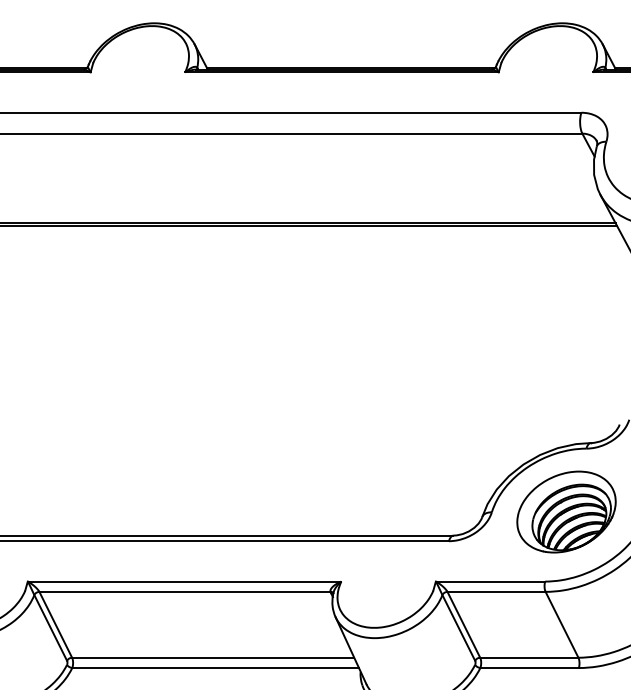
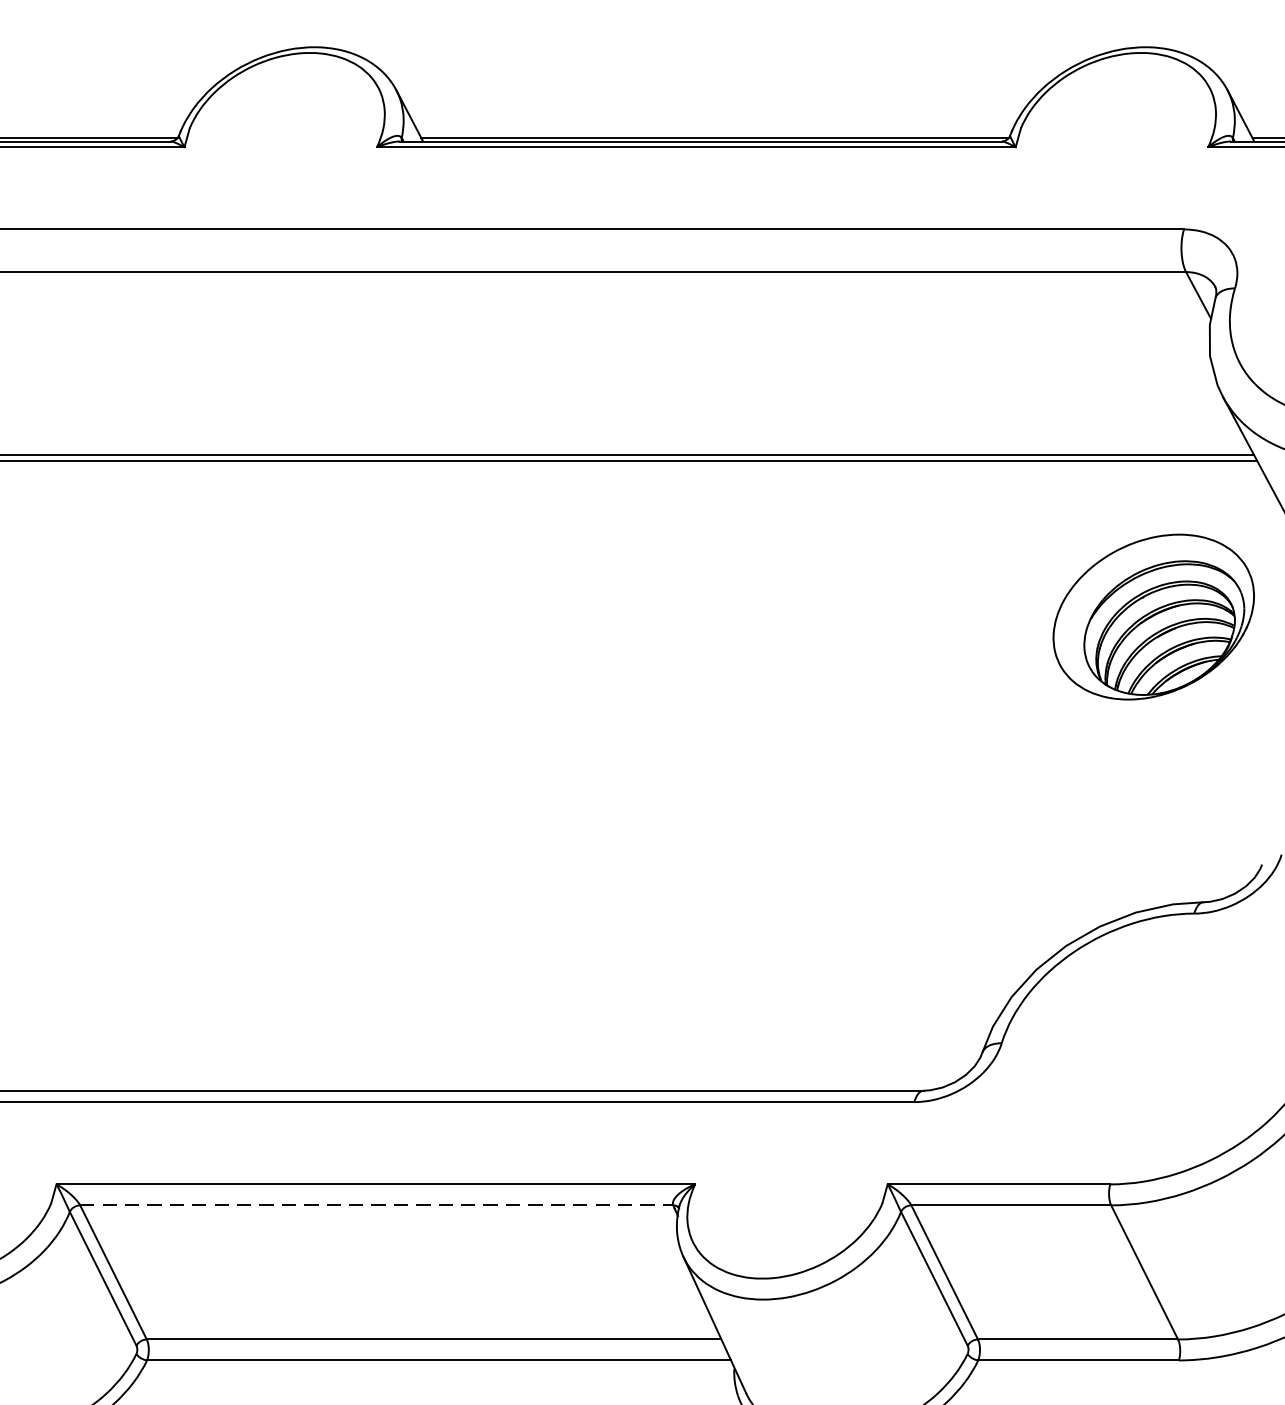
part: (566, 511) -> (1153, 615), moved
line: (185, 591) -> (377, 1204), solid -> dashed

